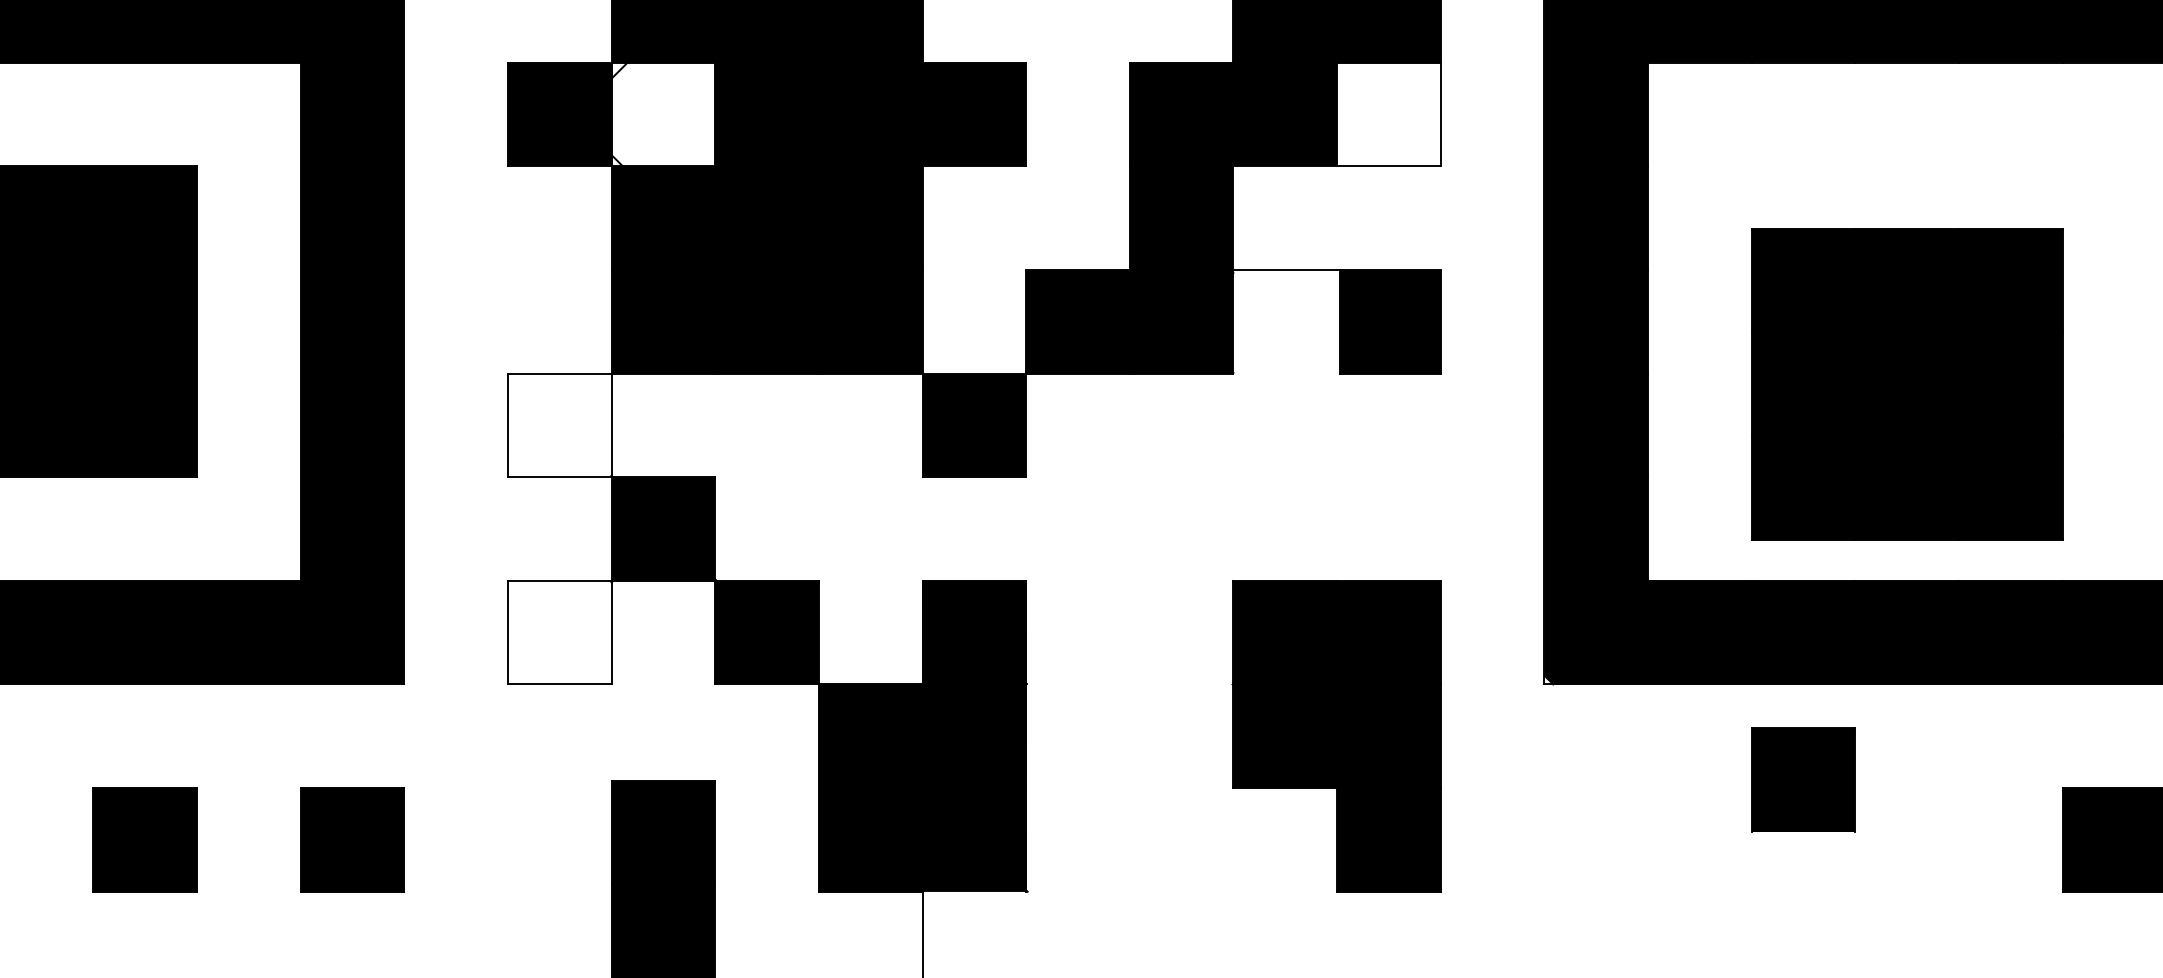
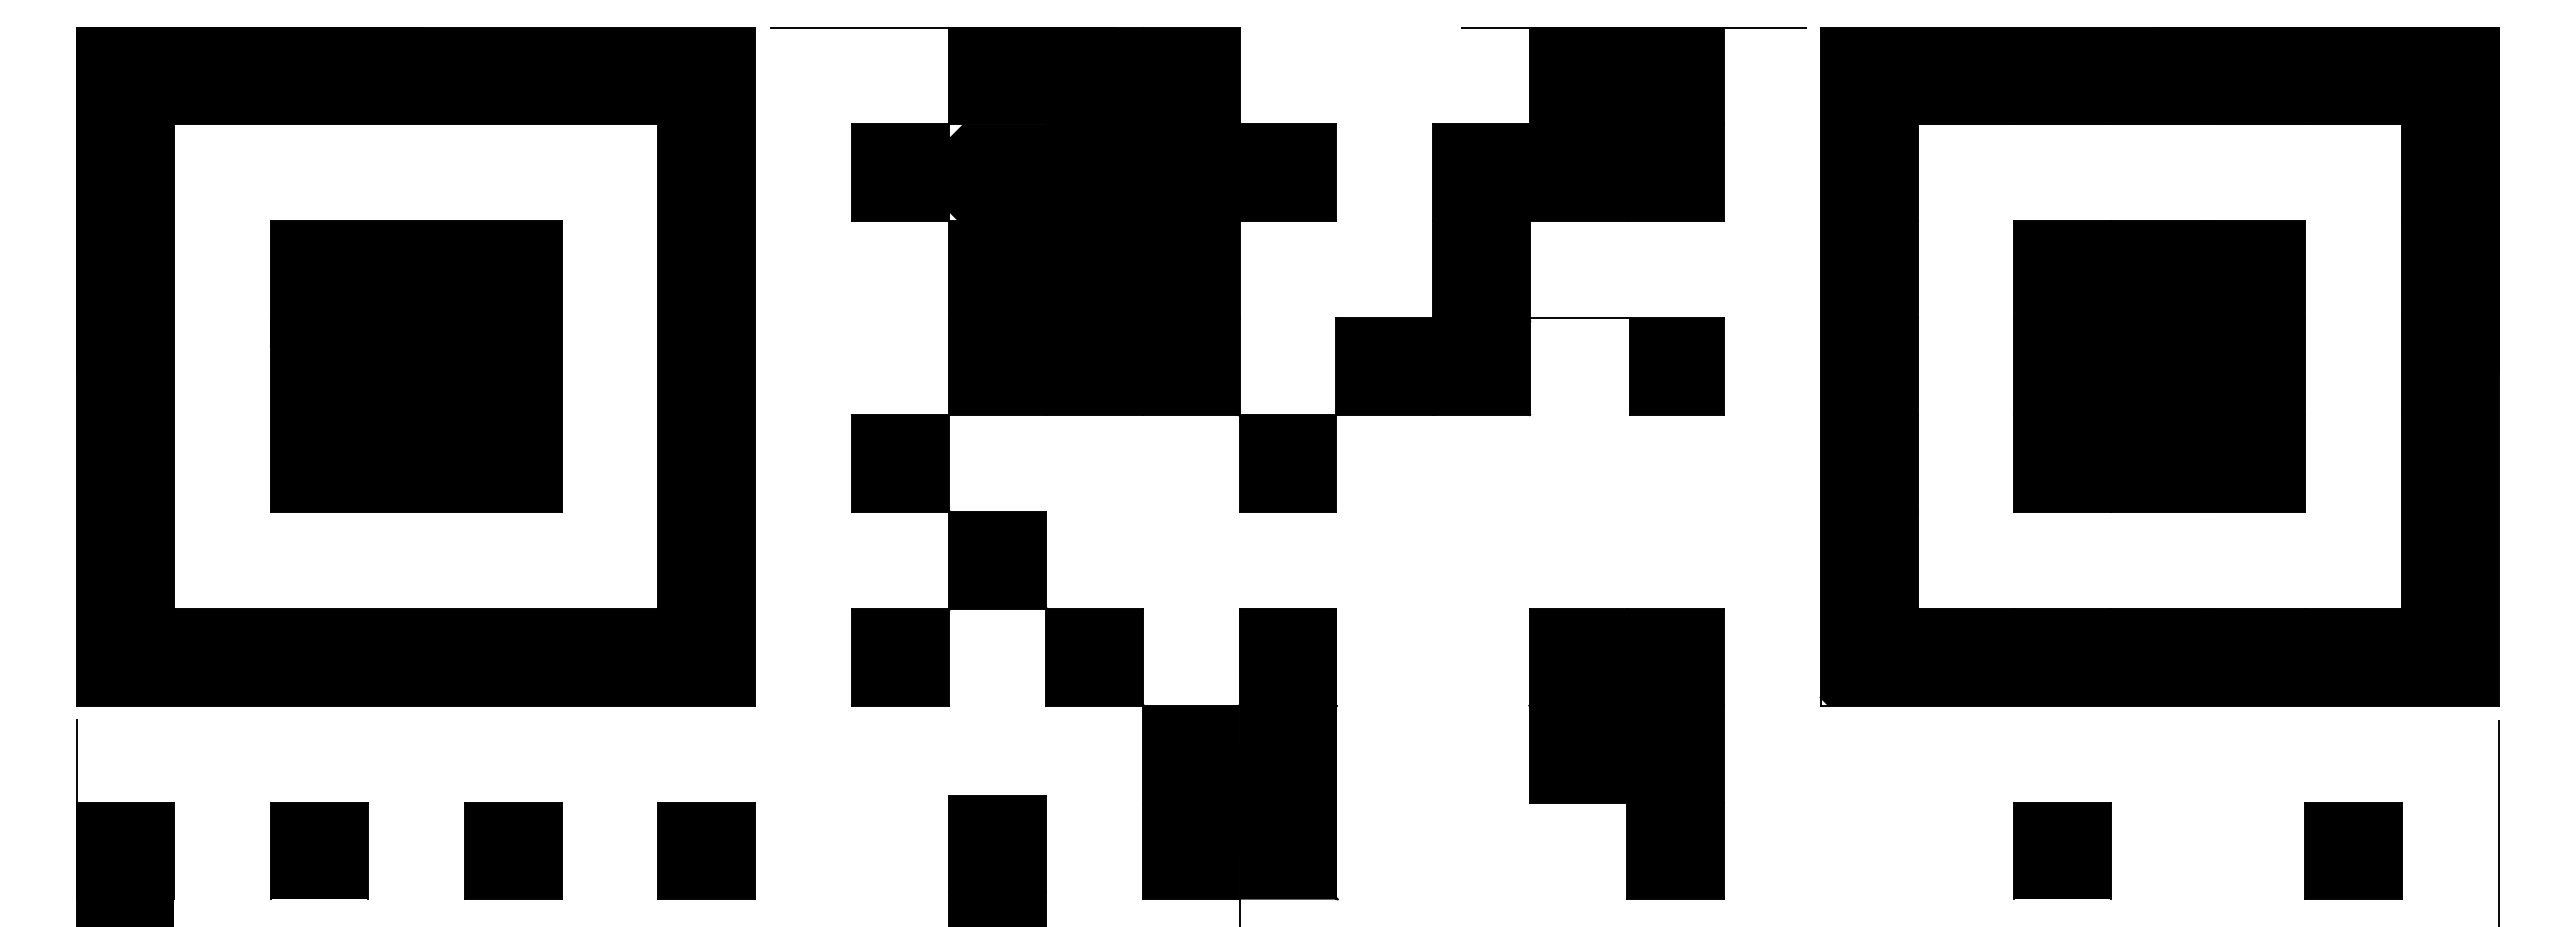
fill: (662, 113) -> (996, 172), added
fill: (1388, 113) -> (1675, 172), added
part: (1906, 384) -> (2159, 366), moved
fill: (559, 425) -> (900, 463), added
fill: (559, 631) -> (900, 656), added
part: (1803, 779) -> (2062, 850), moved

